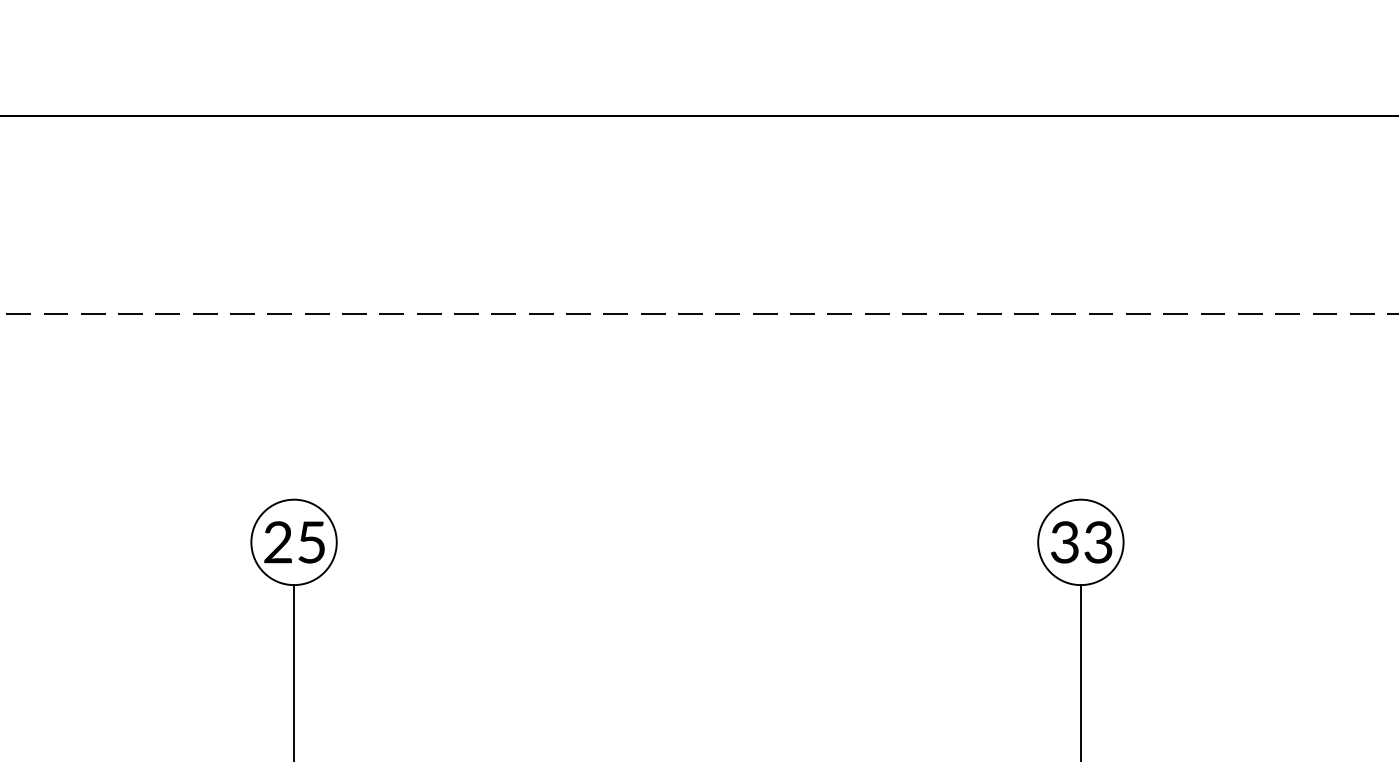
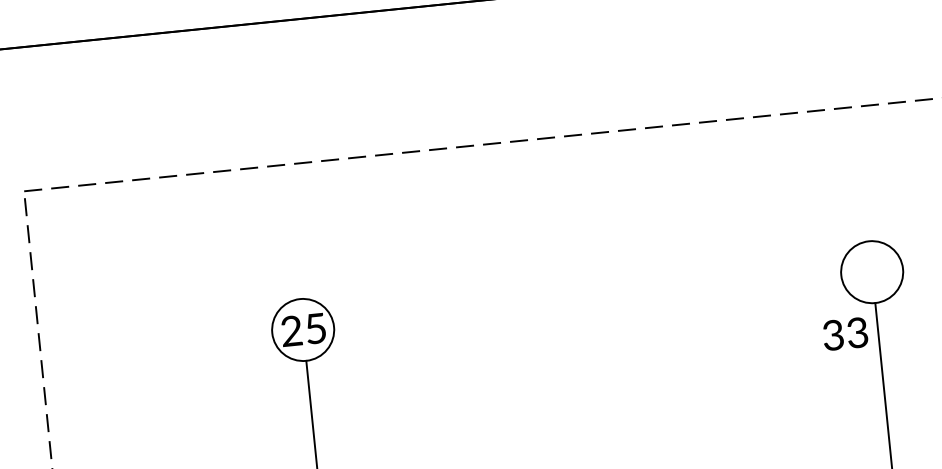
text: (1081, 542) -> (845, 334), moved

